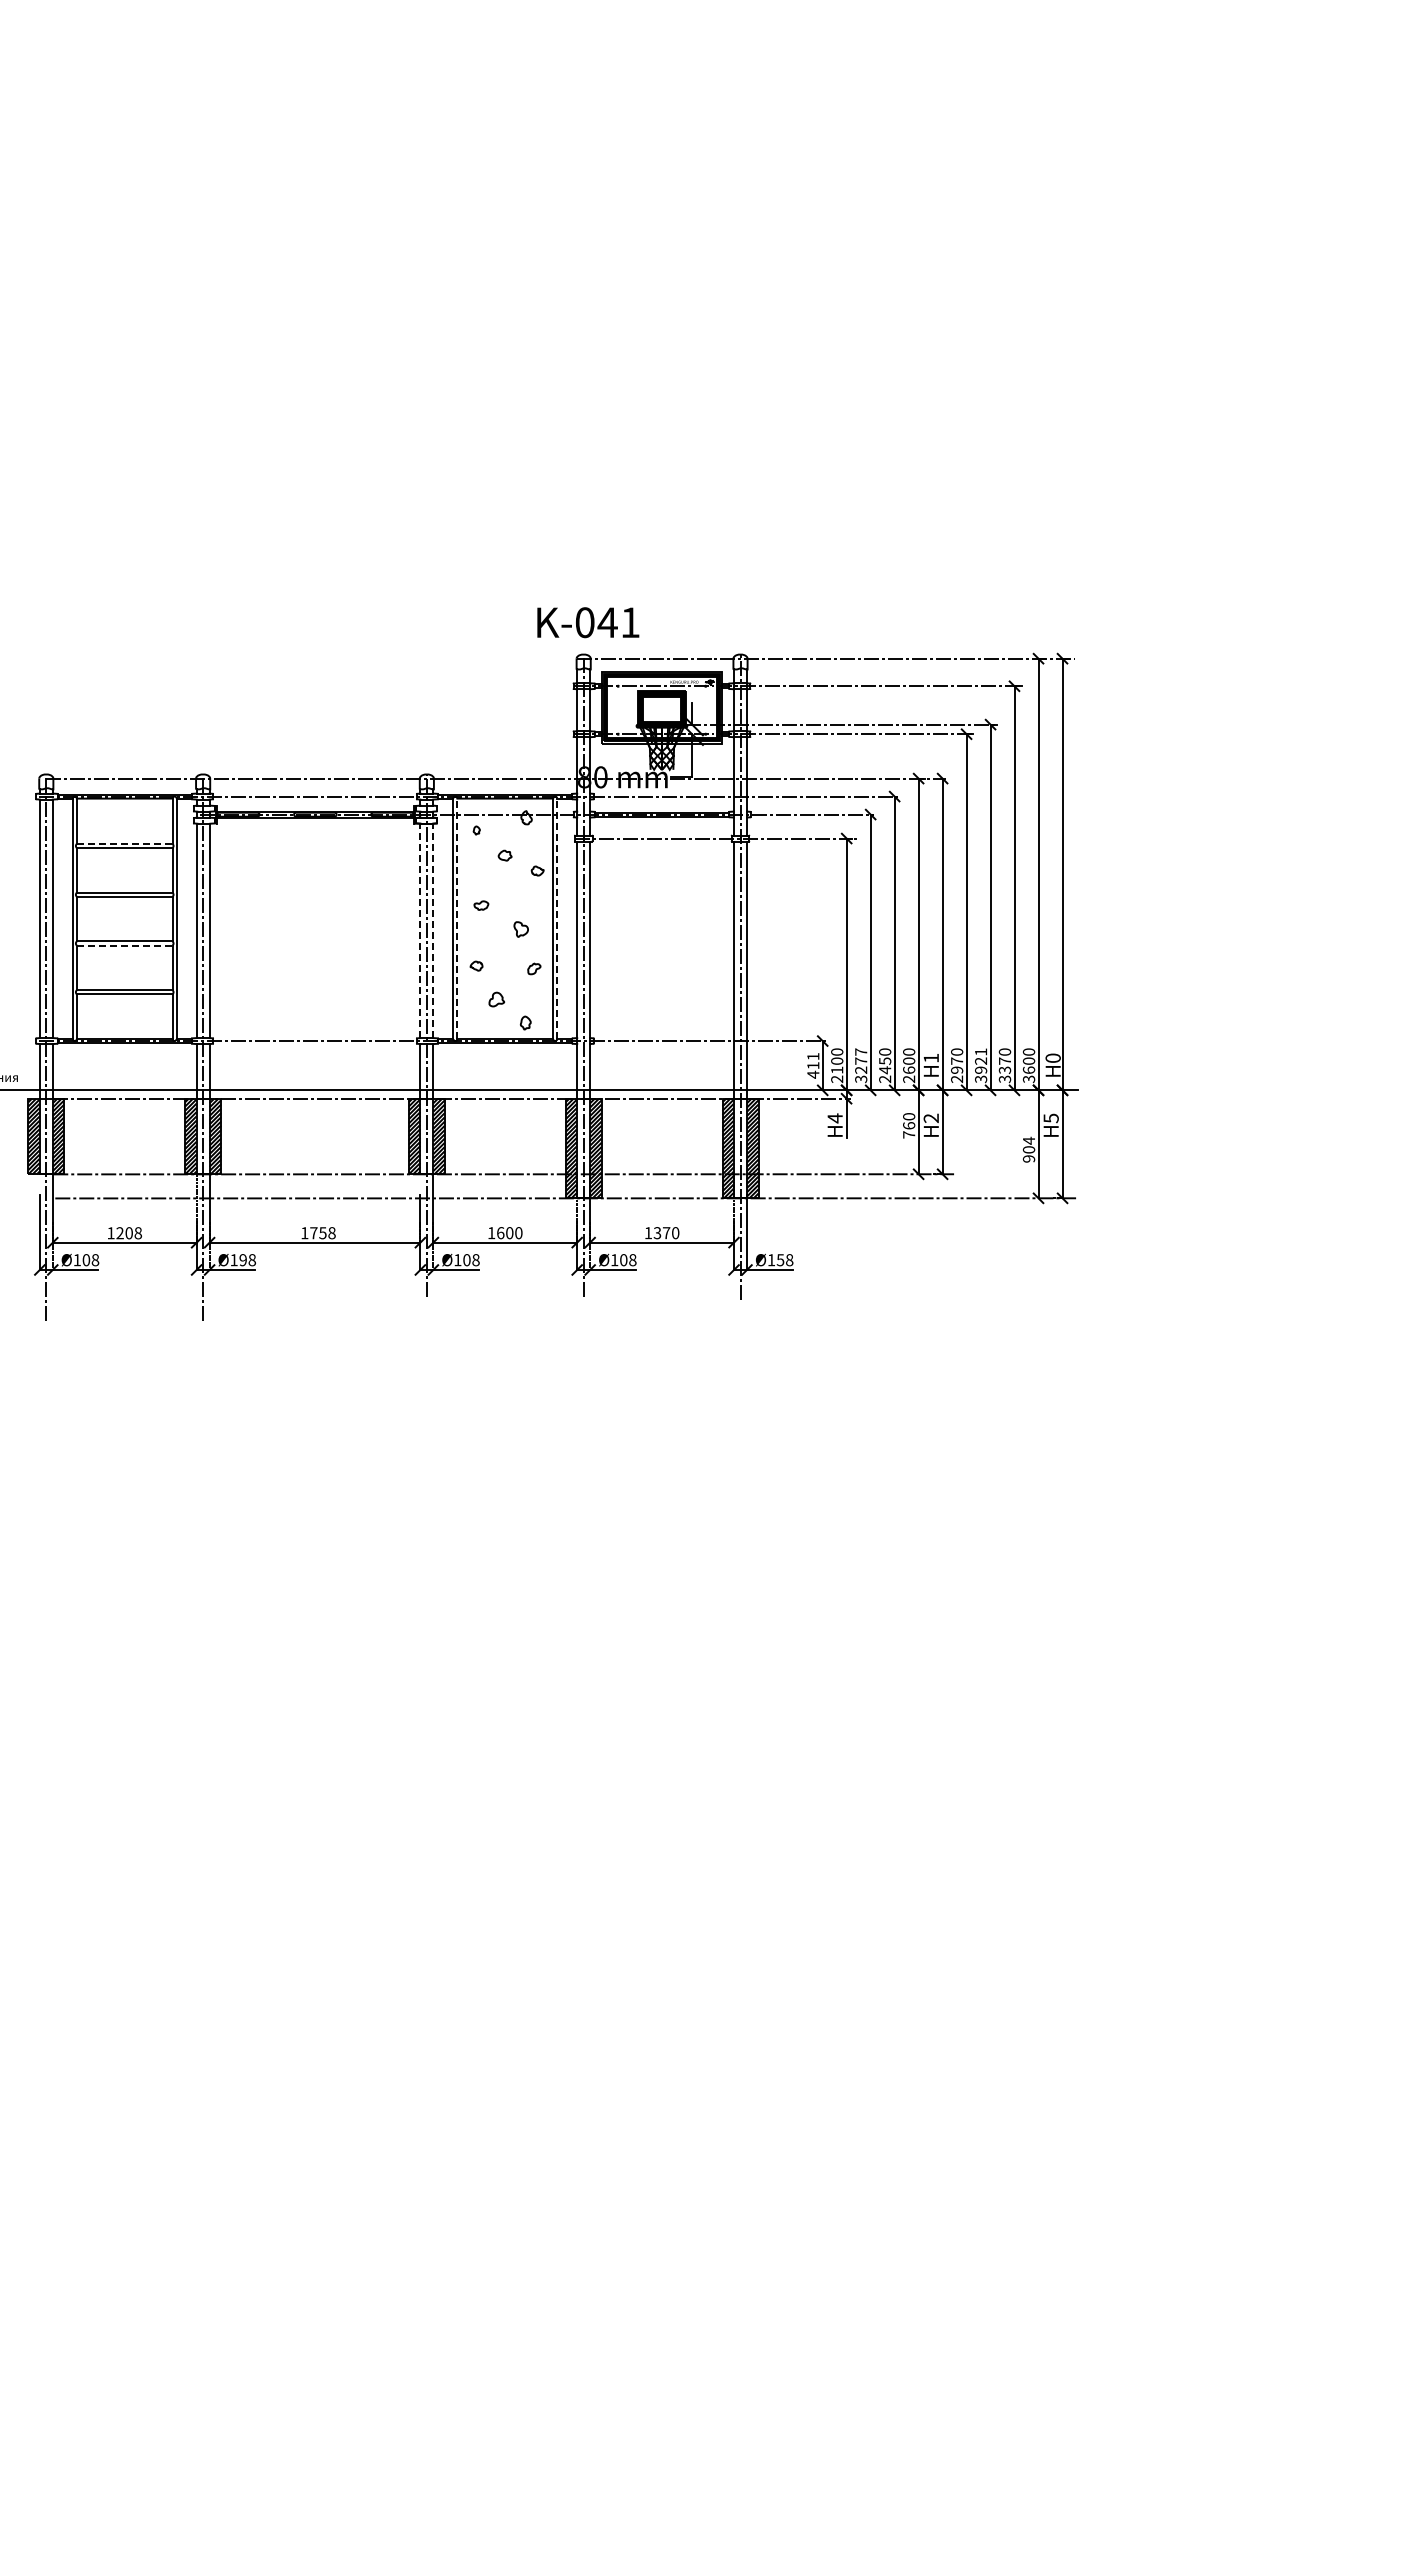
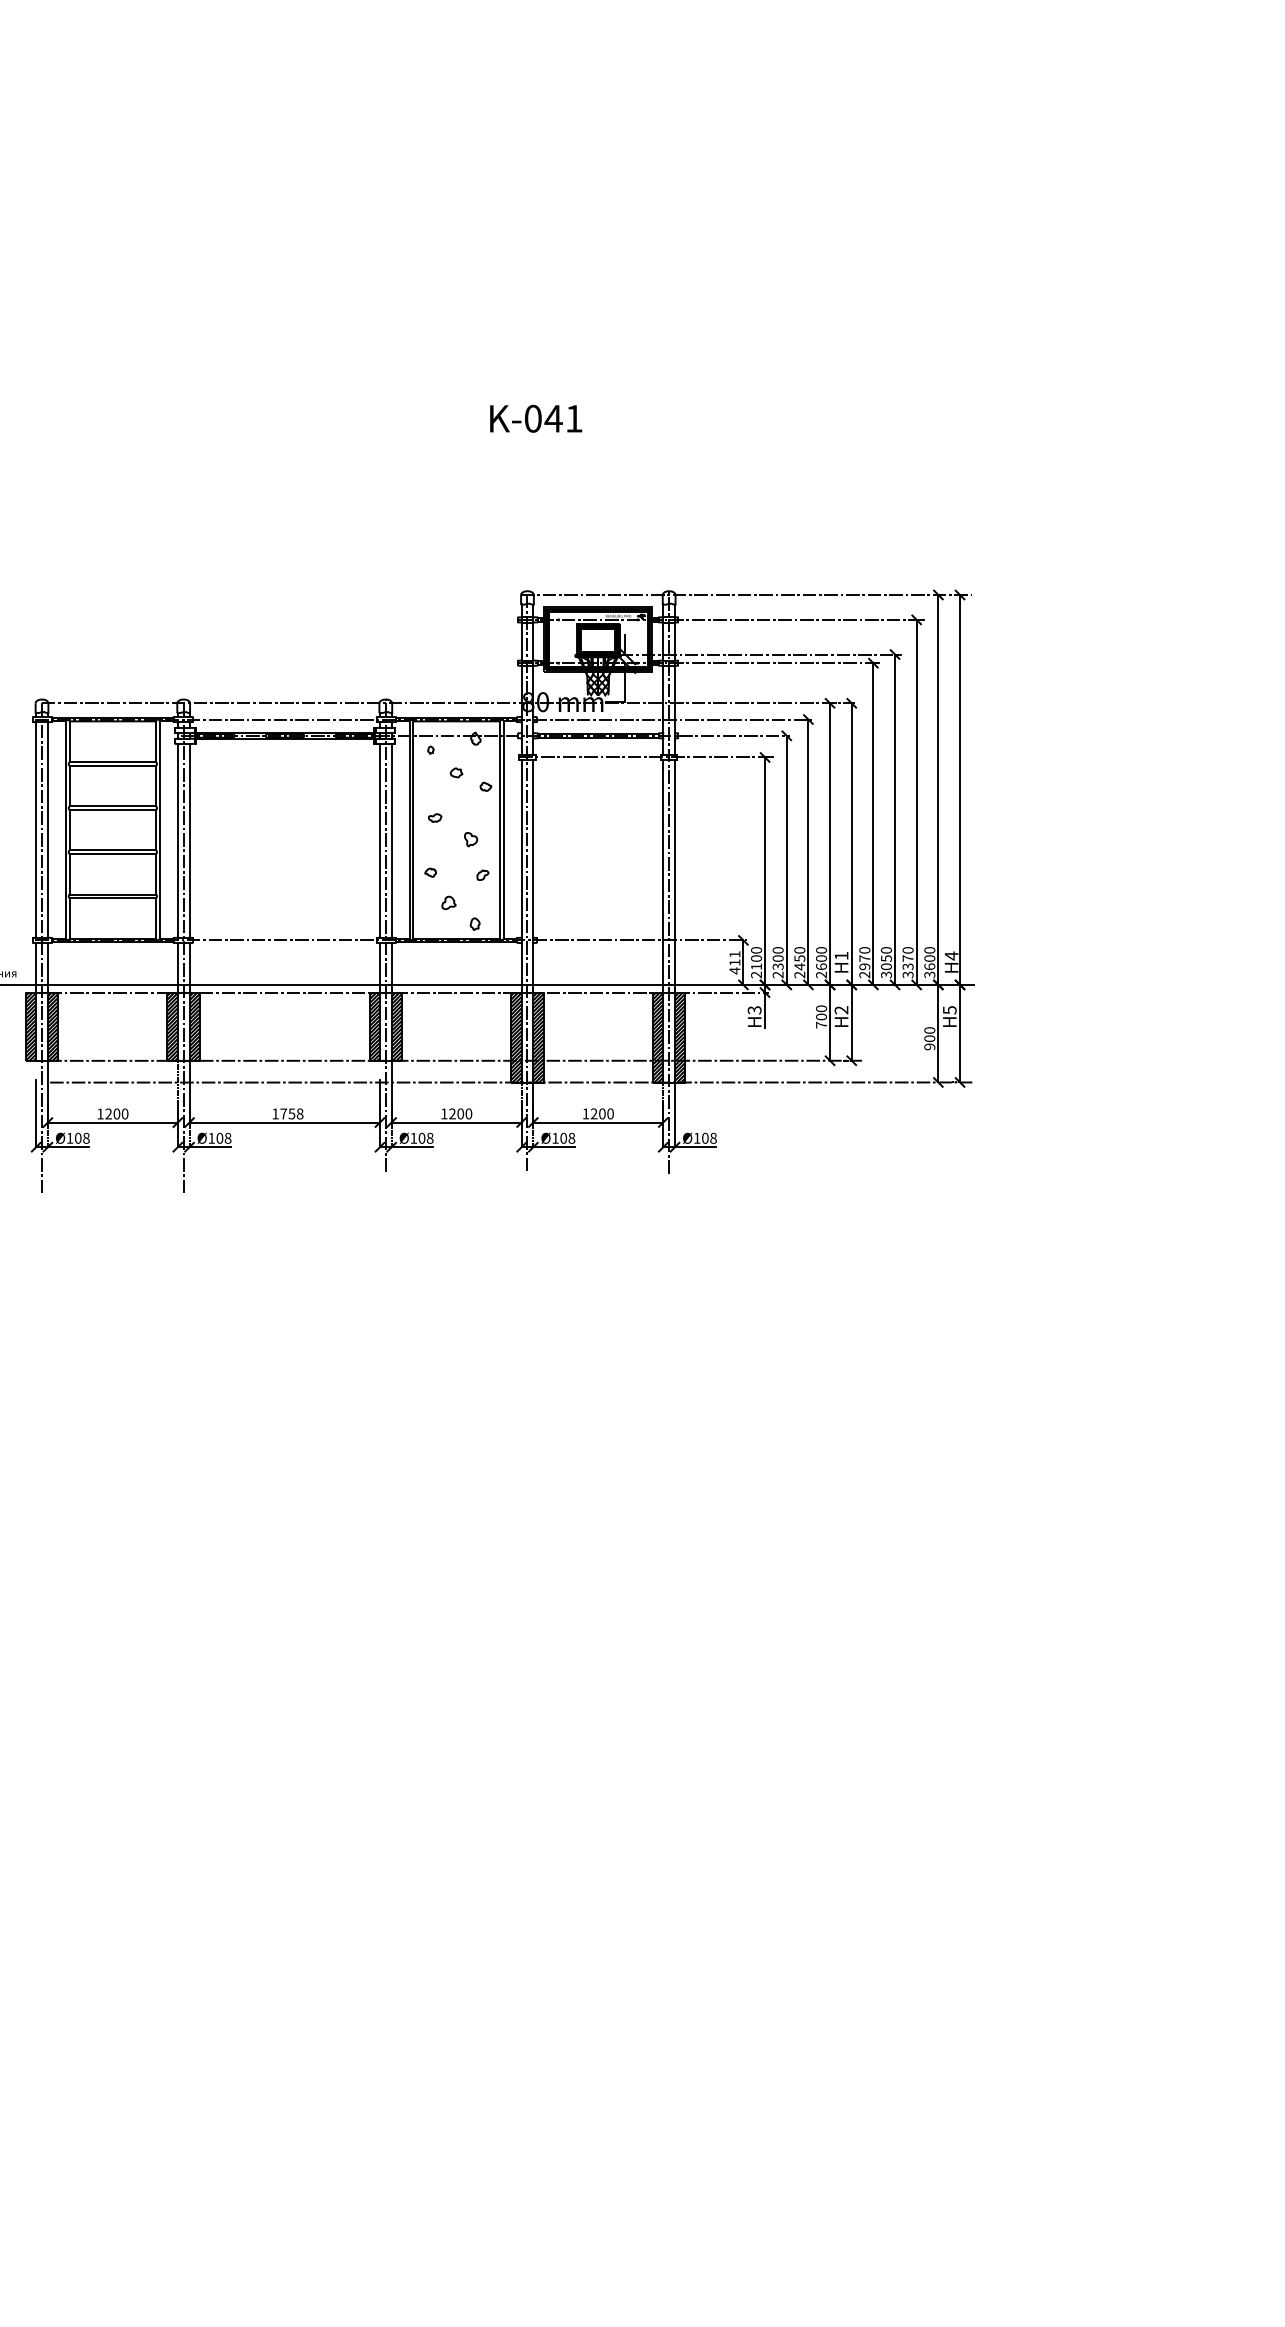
text: (588, 622) -> (536, 418), moved
line: (124, 843) -> (112, 761), dashed -> solid
line: (457, 918) -> (413, 829), dashed -> solid
line: (557, 918) -> (503, 829), dashed -> solid
line: (420, 930) -> (380, 840), dashed -> solid
line: (433, 930) -> (391, 840), dashed -> solid
line: (124, 945) -> (112, 854), dashed -> solid
text: (1052, 1058) -> (951, 956), H0 -> H4
text: (981, 1060) -> (886, 957), 3921 -> 3050
text: (861, 1065) -> (778, 962), 3277 -> 2300
text: (834, 1118) -> (754, 1010), H4 -> H3
text: (909, 1125) -> (821, 1016), 760 -> 700
text: (1028, 1140) -> (929, 1030), 904 -> 900
text: (138, 1233) -> (125, 1114), 1208 -> 1200
text: (500, 1233) -> (452, 1114), 1600 -> 1200
text: (661, 1233) -> (597, 1114), 1370 -> 1200
text: (242, 1260) -> (219, 1138), Ø198 -> Ø108
text: (780, 1260) -> (705, 1138), Ø158 -> Ø108

